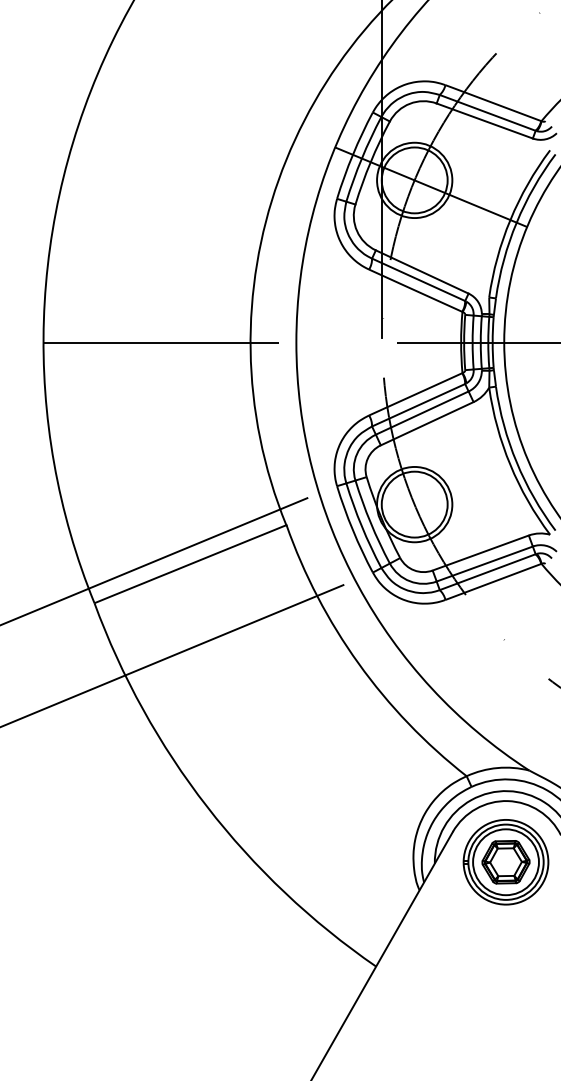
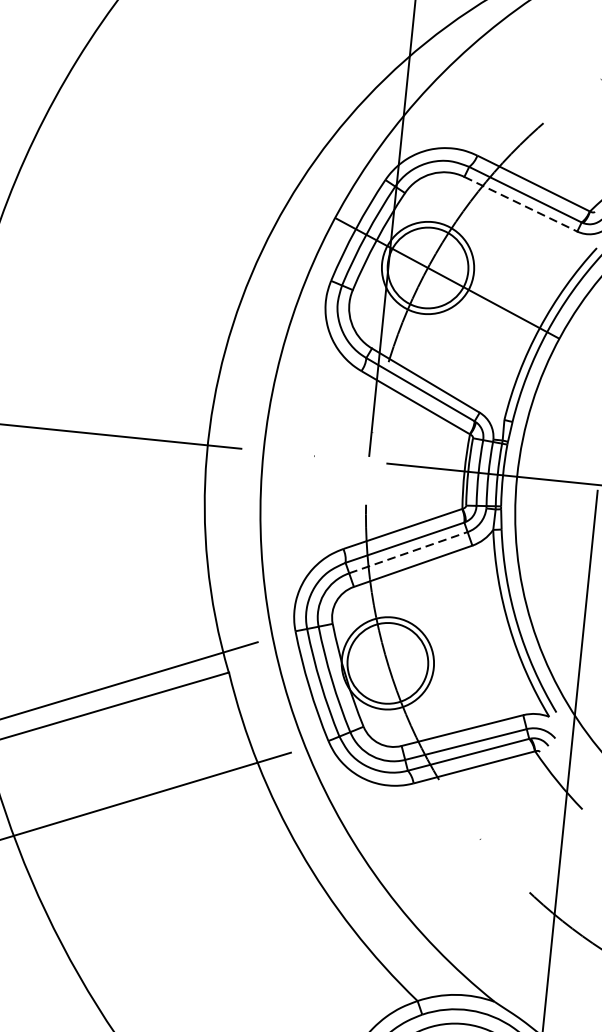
line: (485, 121) -> (521, 204), solid -> dashed
line: (422, 412) -> (408, 551), solid -> dashed

